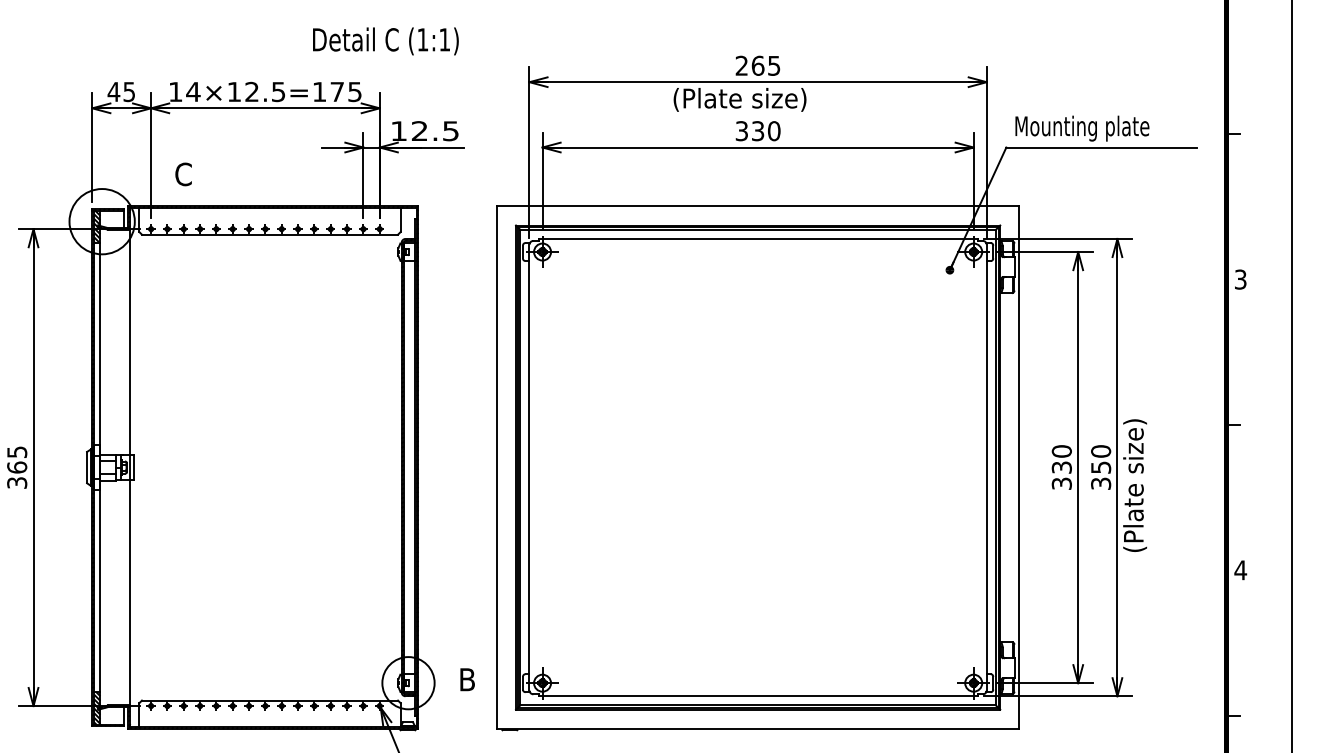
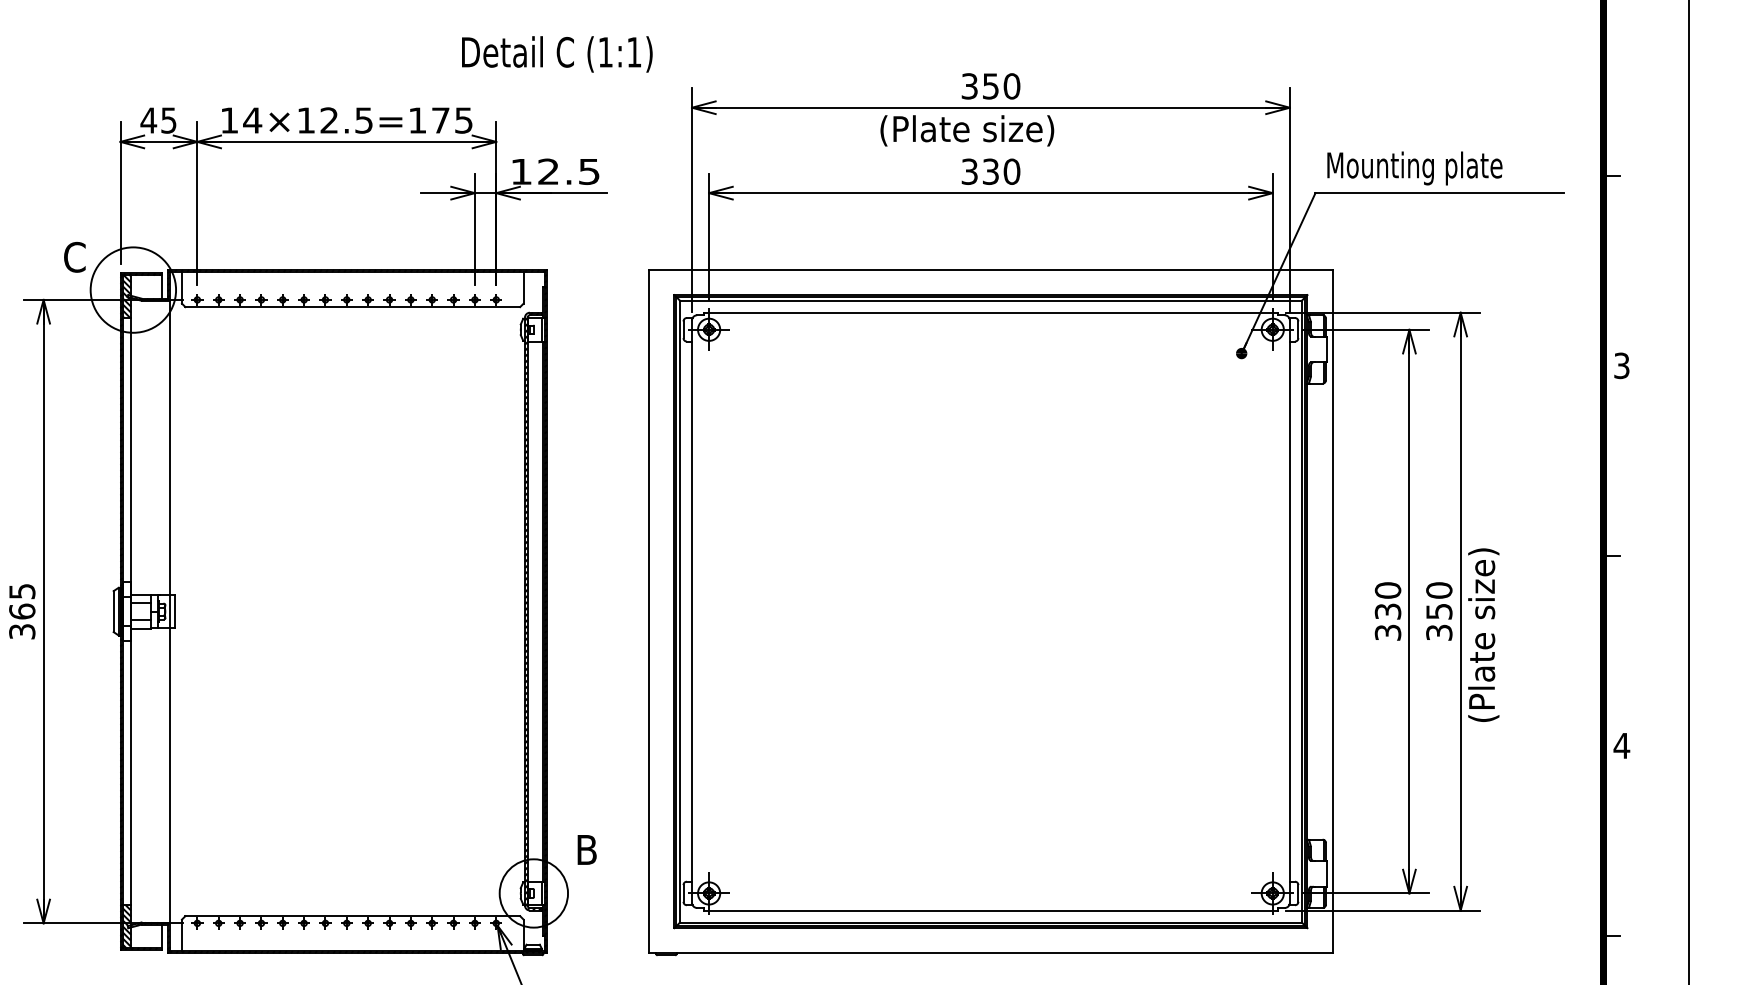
text: (386, 41) -> (557, 54), moved
text: (757, 65) -> (990, 86), 265 -> 350
text: (183, 174) -> (74, 257), moved
text: (467, 679) -> (586, 849), moved

